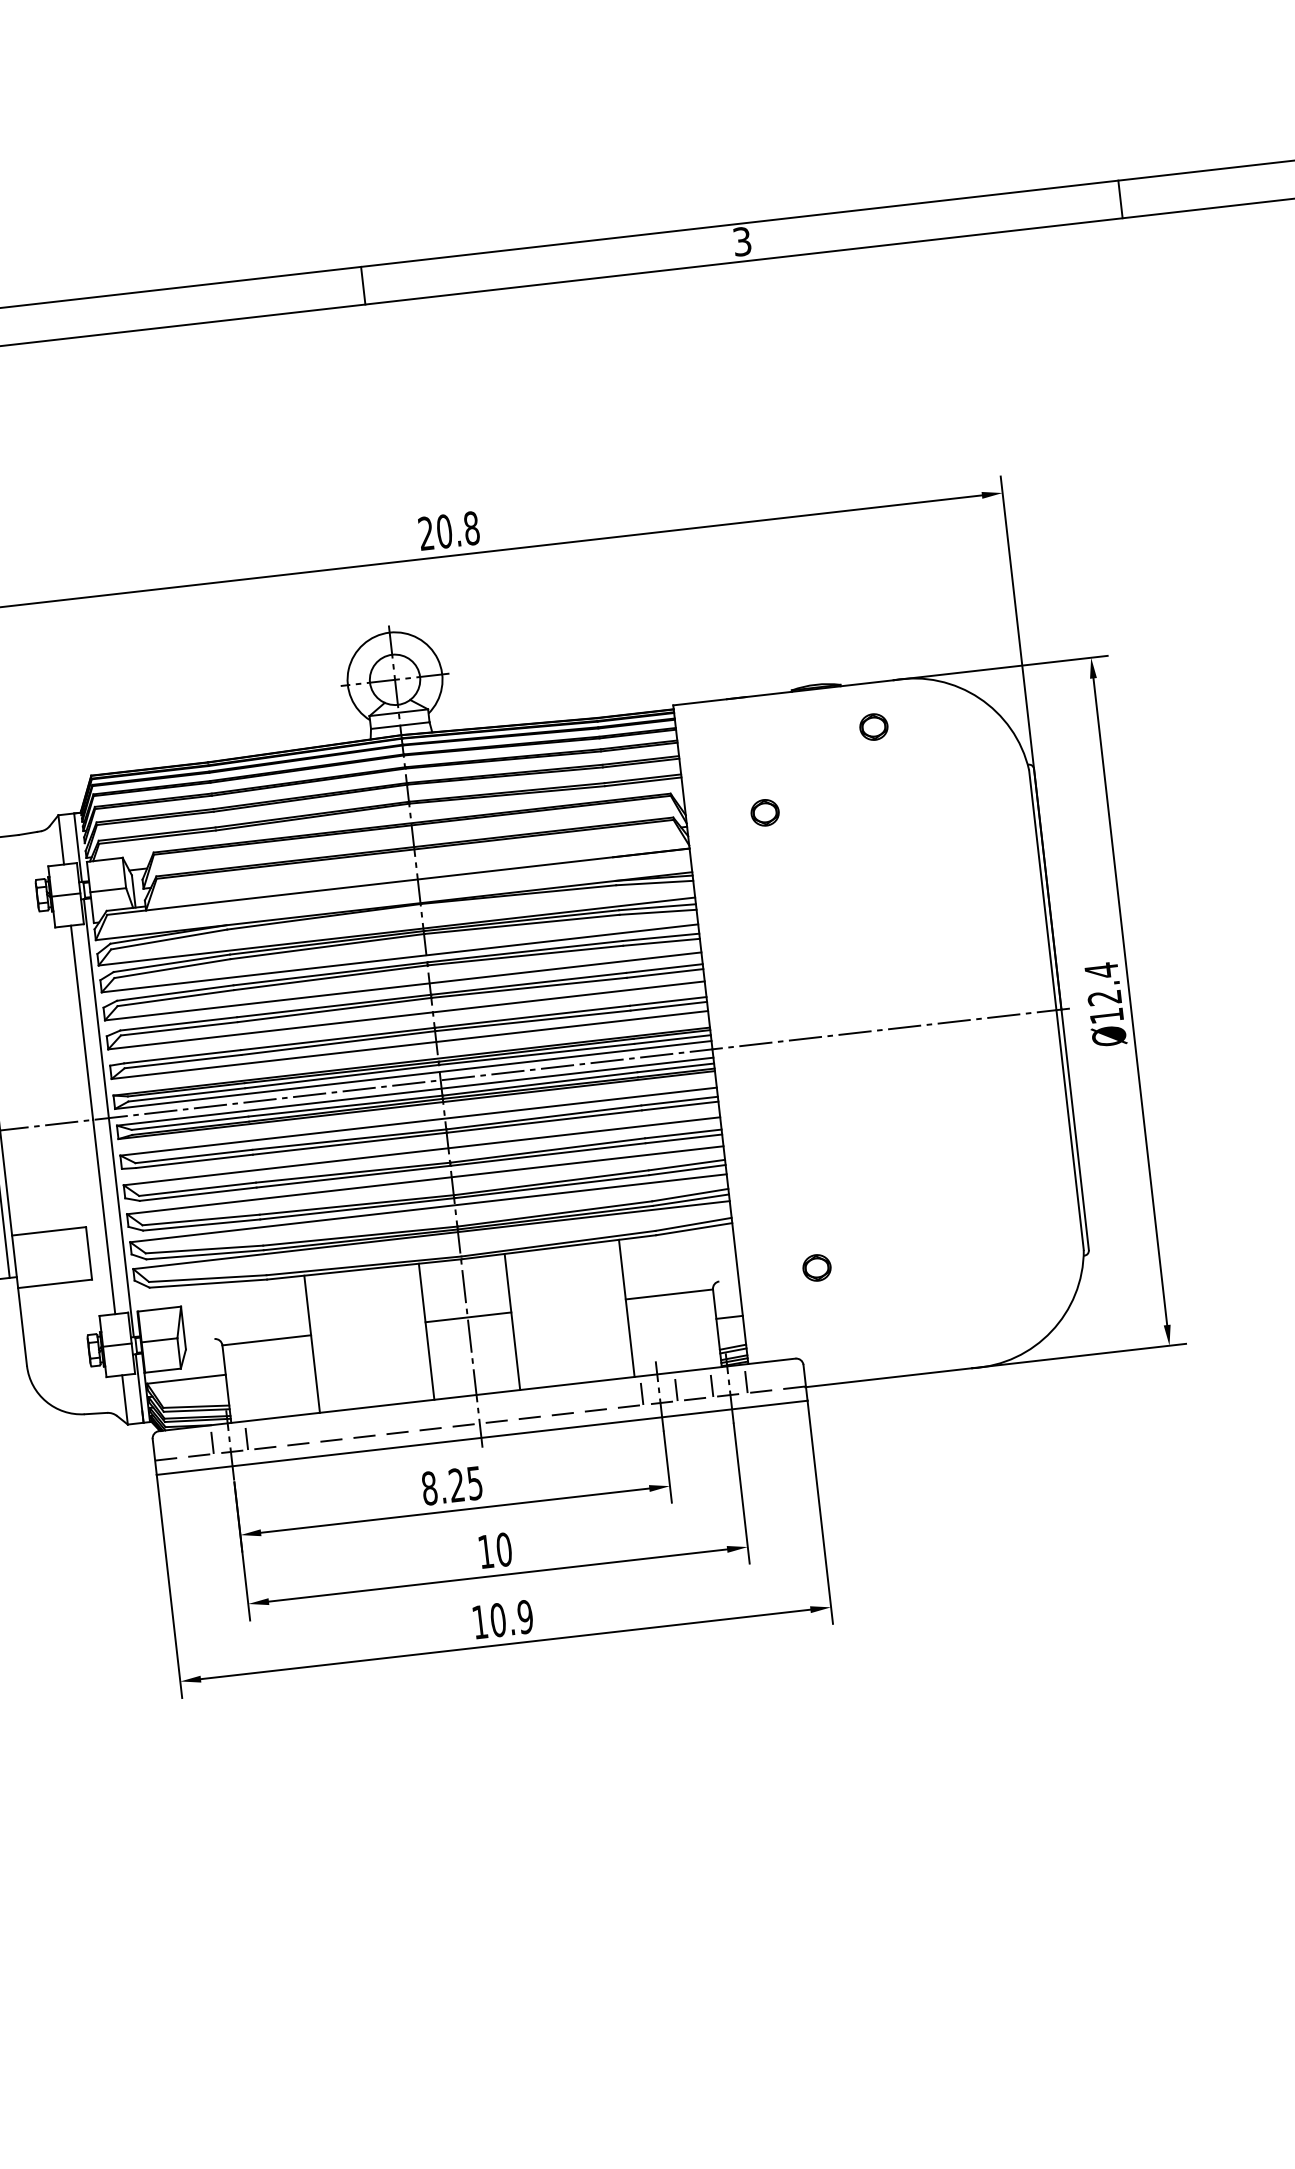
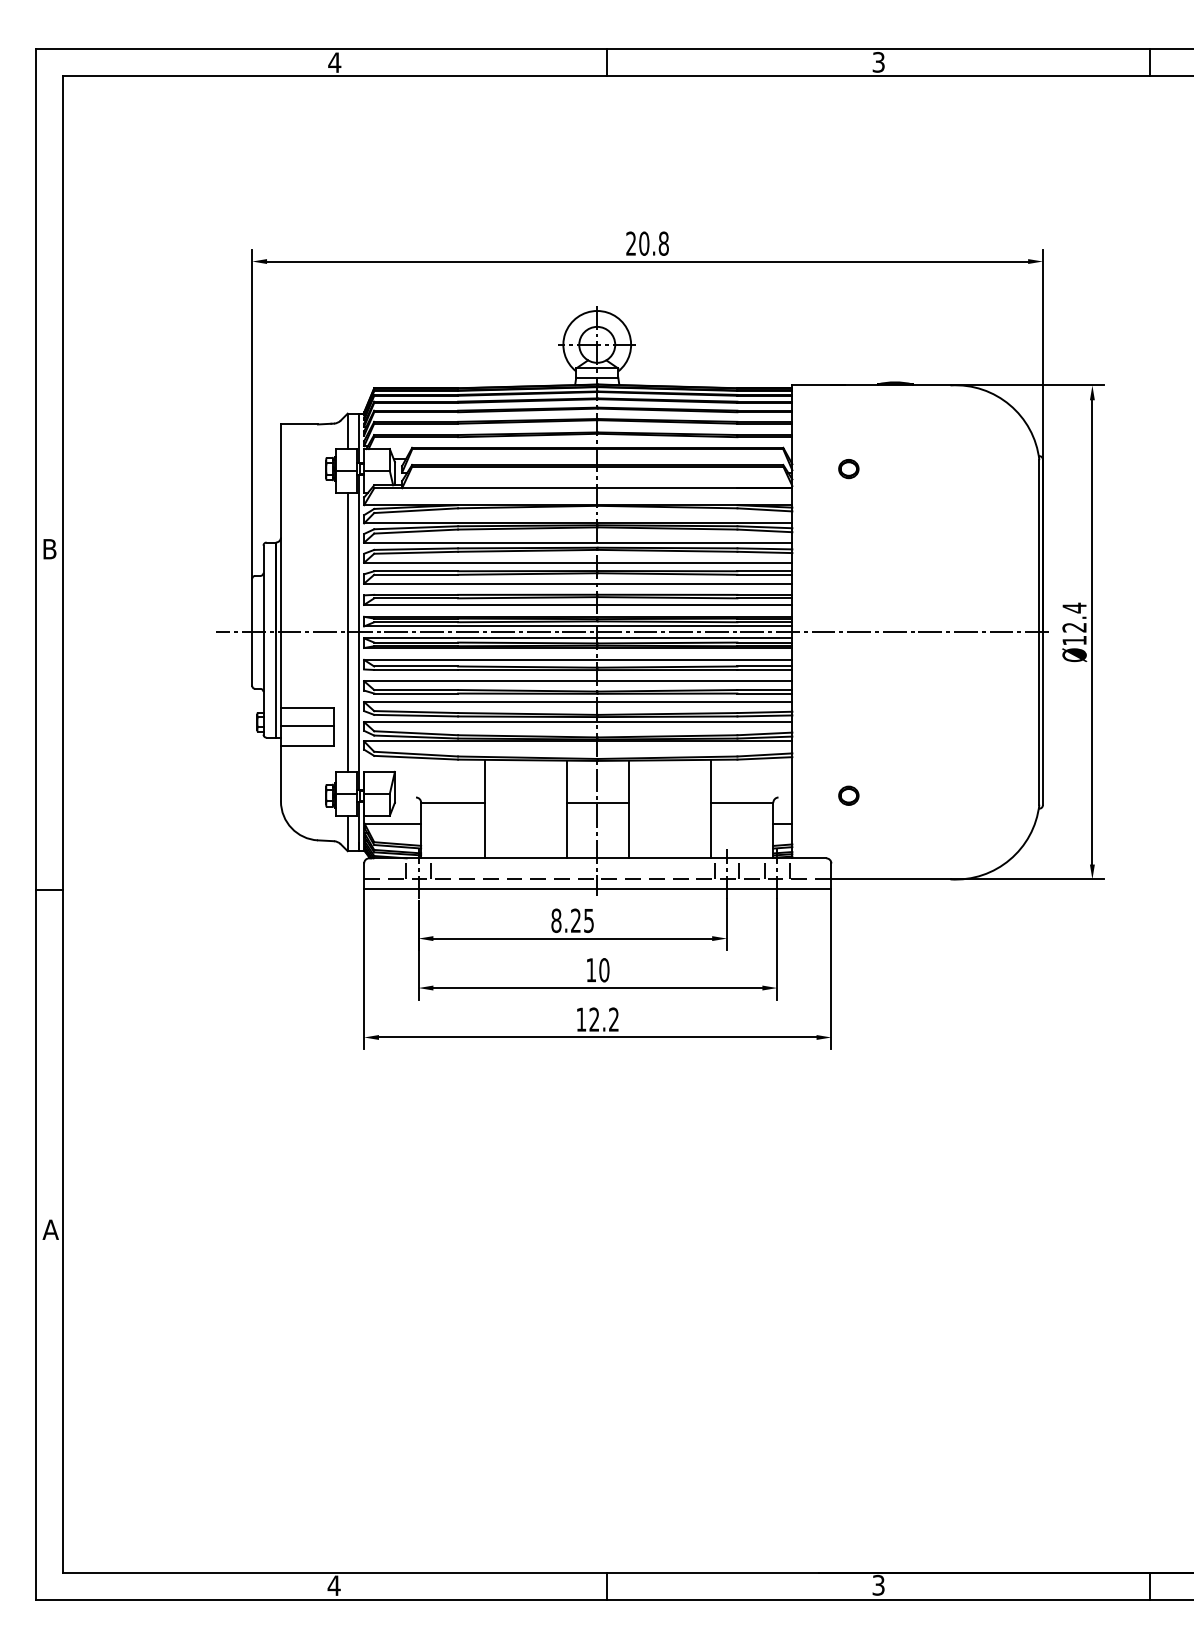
part: (873, 727) -> (932, 417), removed
line: (51, 1255) -> (307, 725), added
text: (512, 1618) -> (604, 1019), 10.9 -> 12.2

